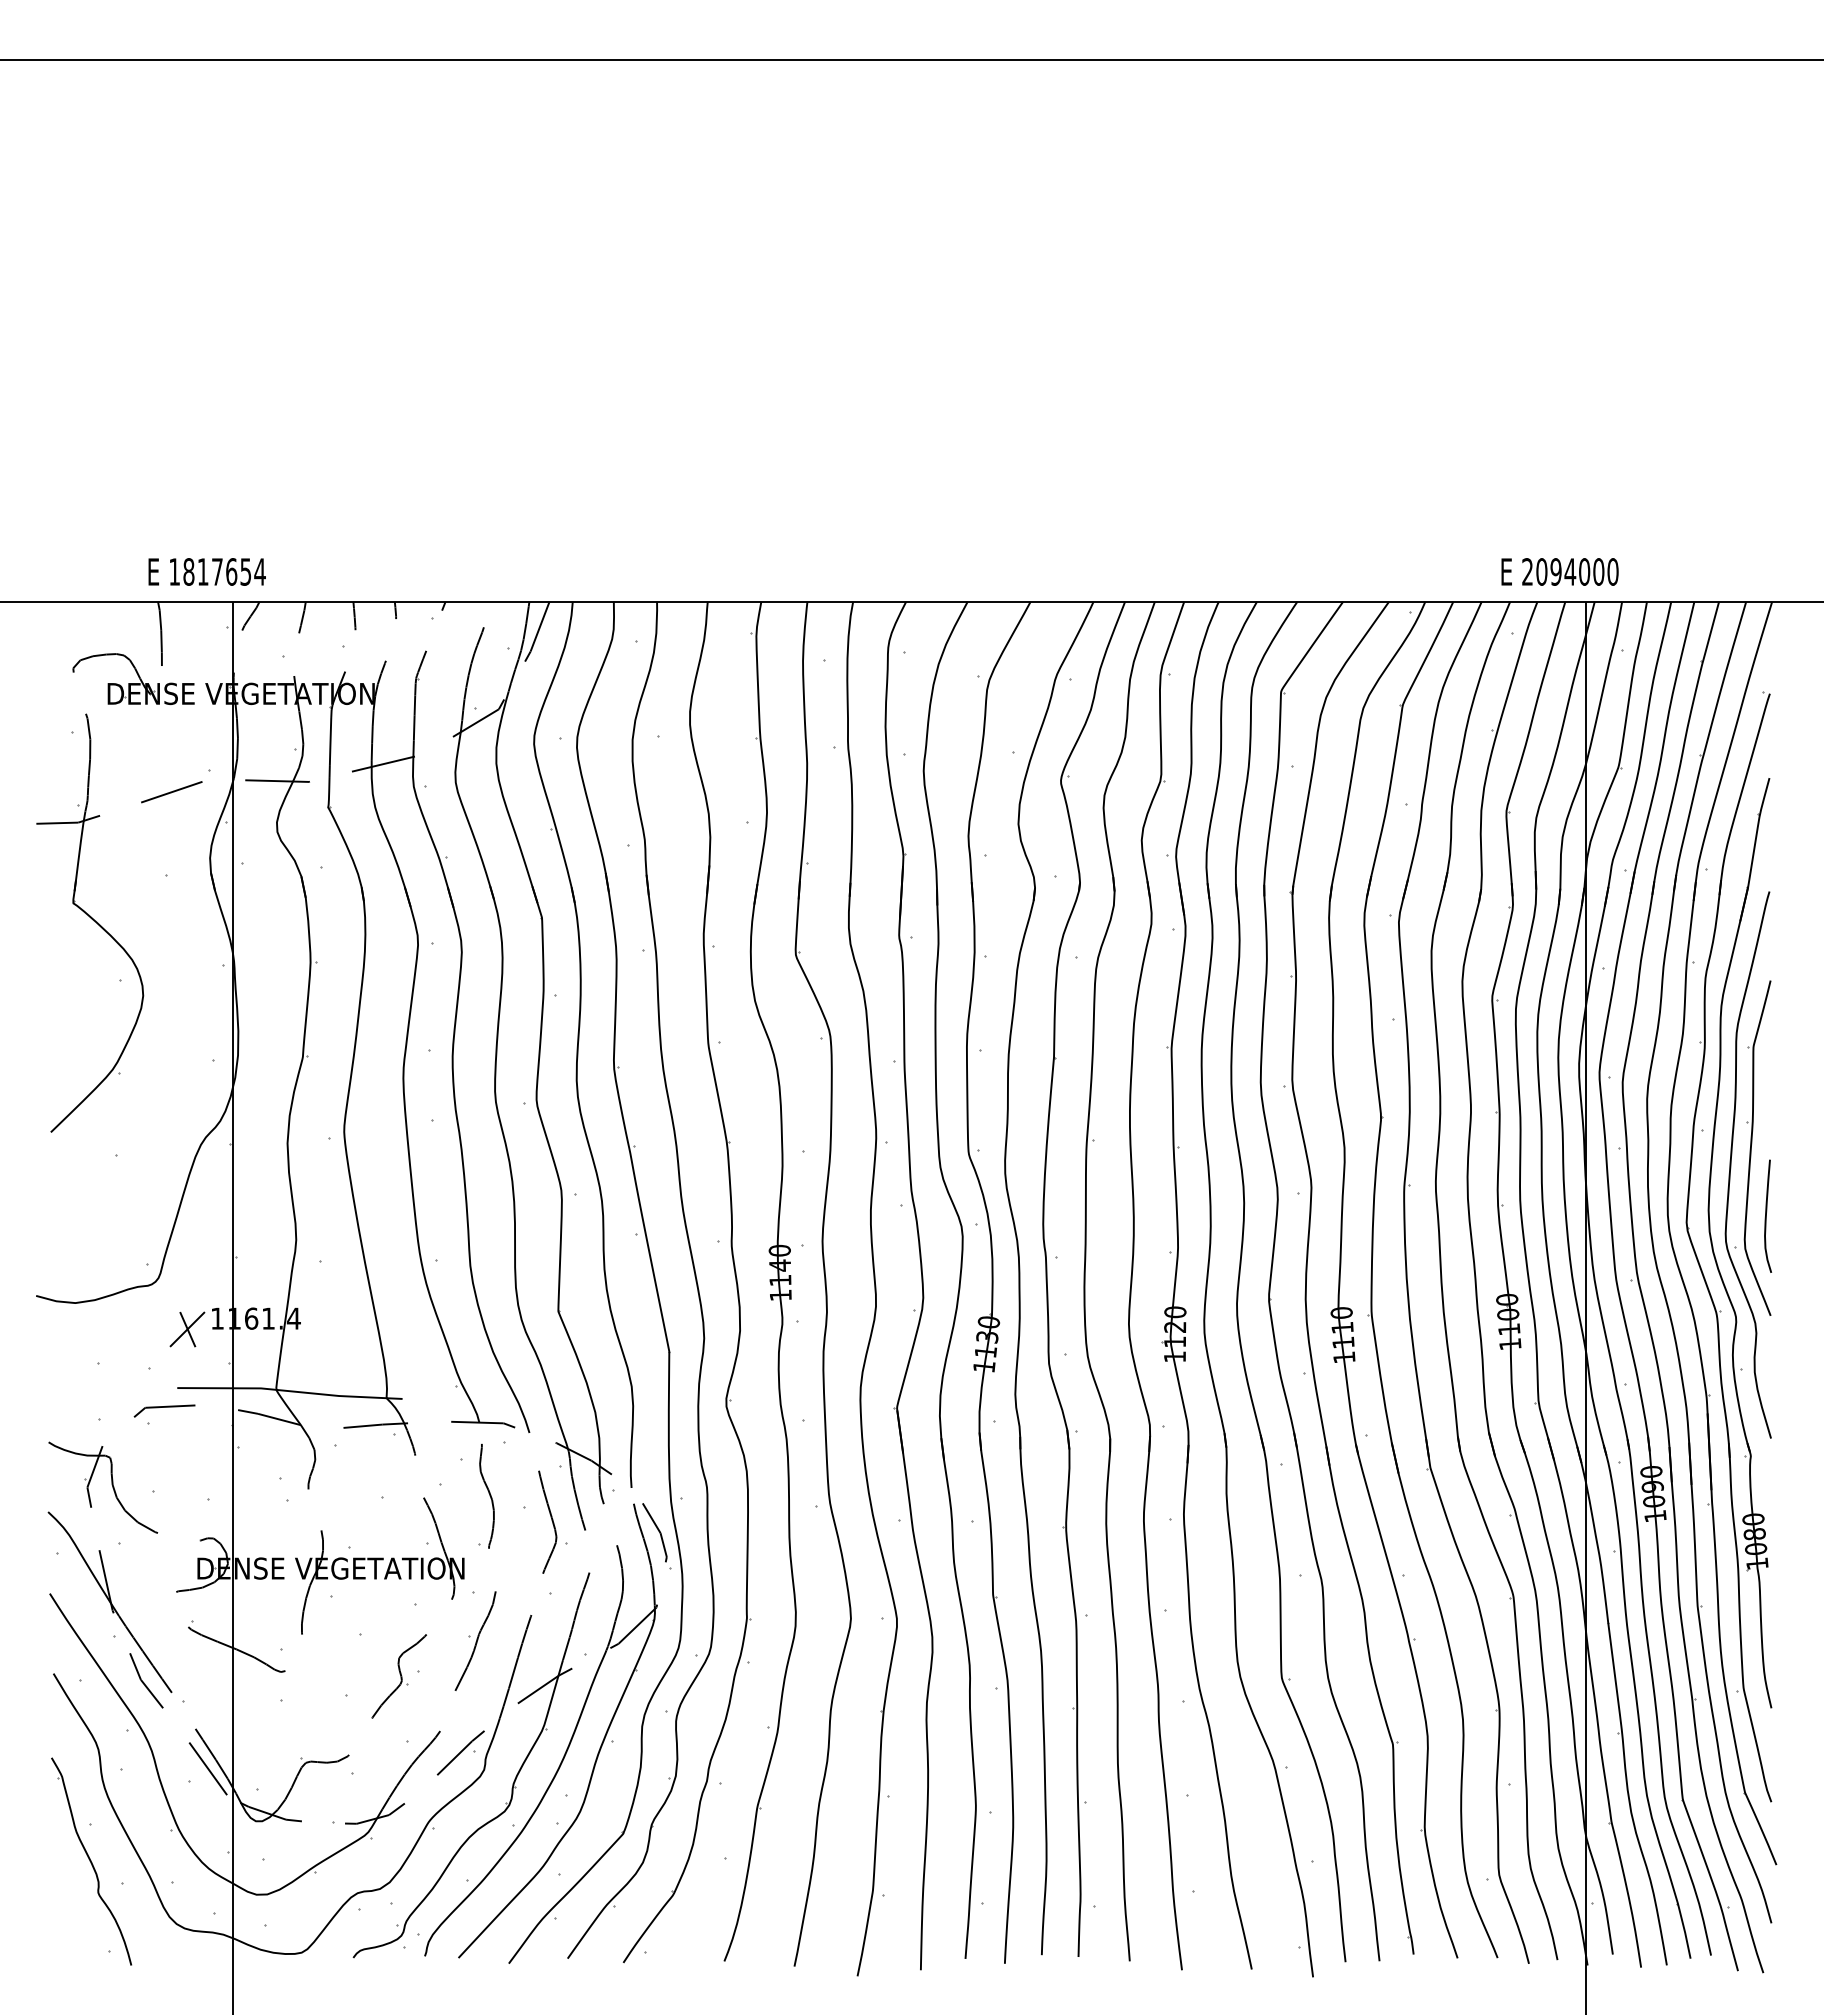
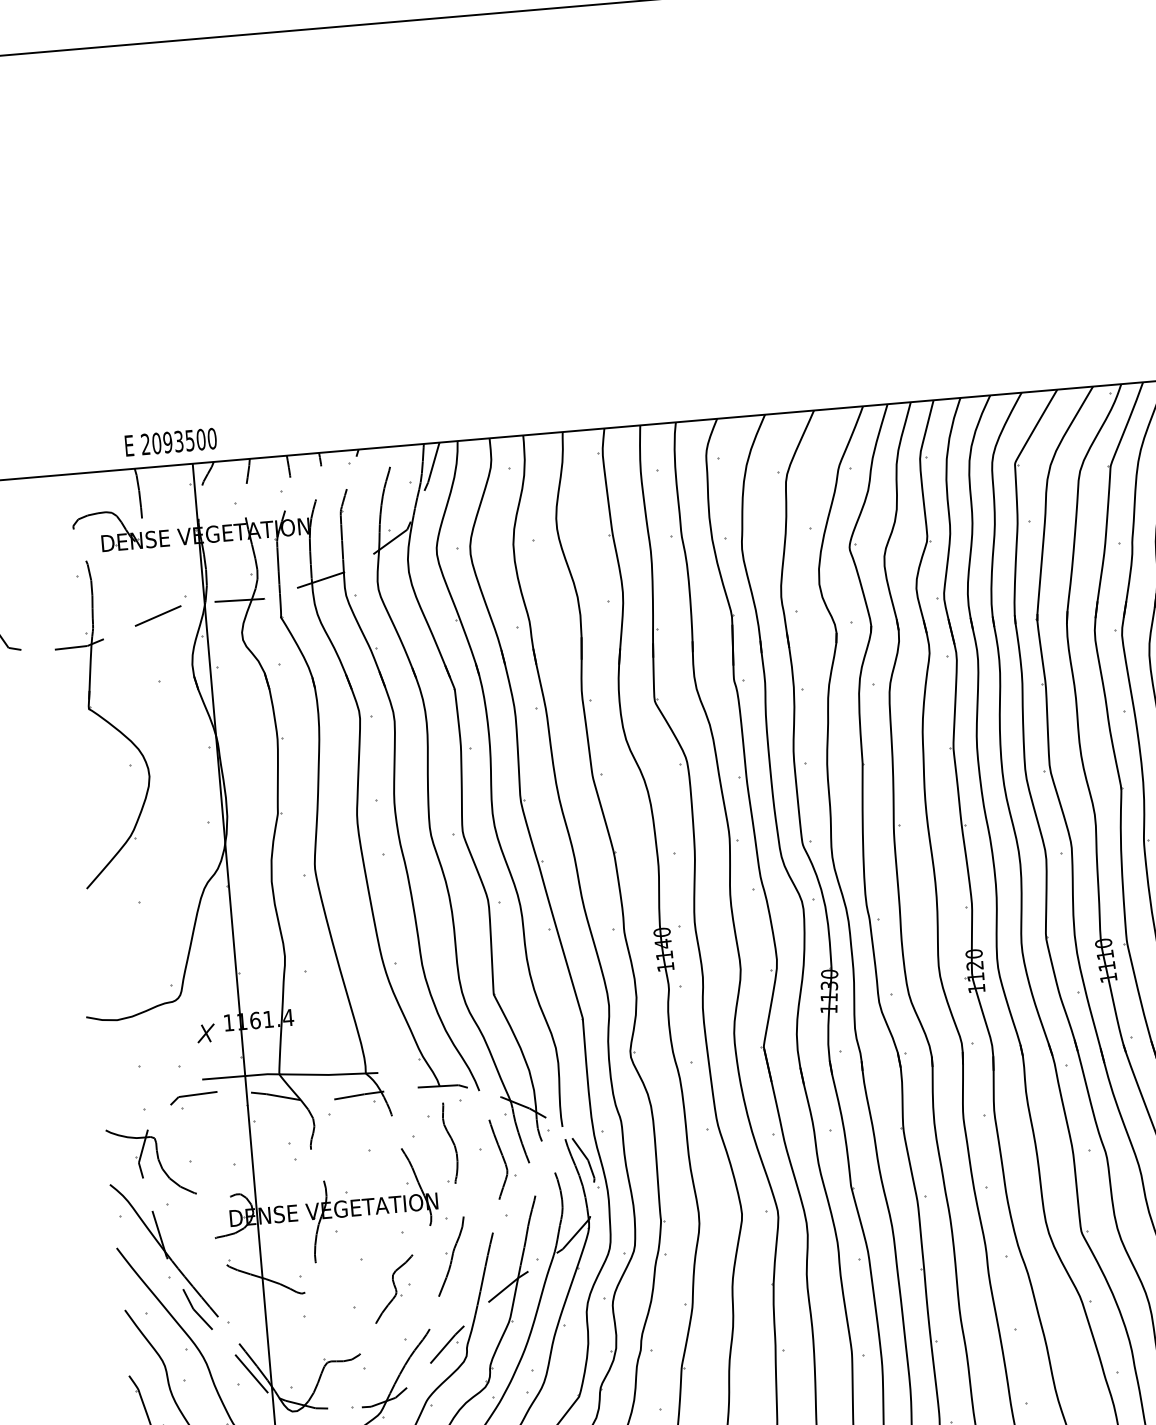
text: (217, 571) -> (179, 441), 1817654 -> 2093500
part: (186, 1329) -> (205, 1033), size x0.62

